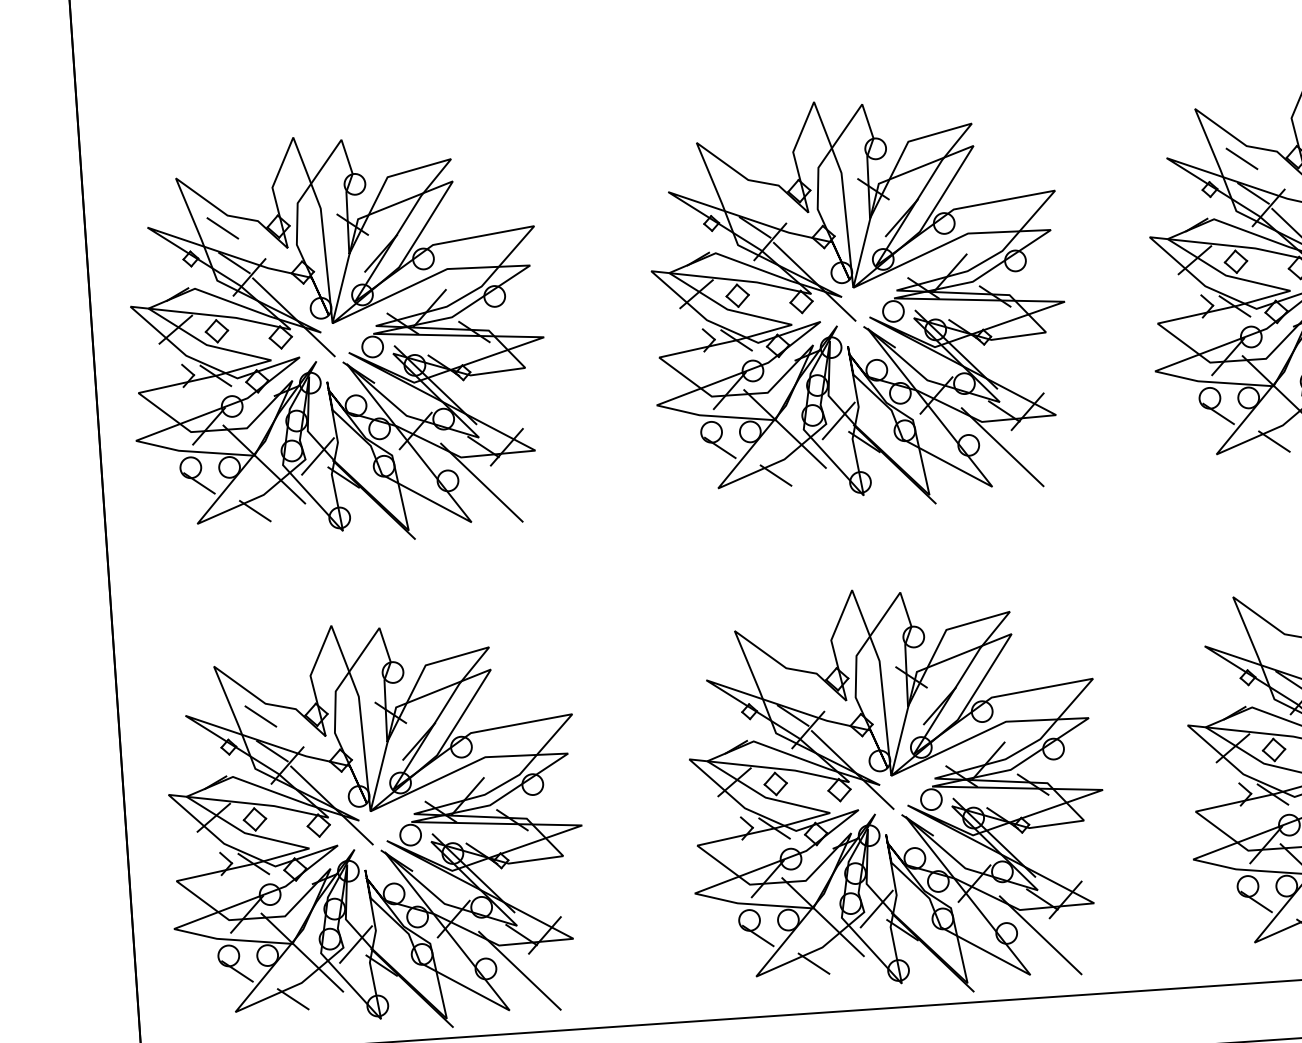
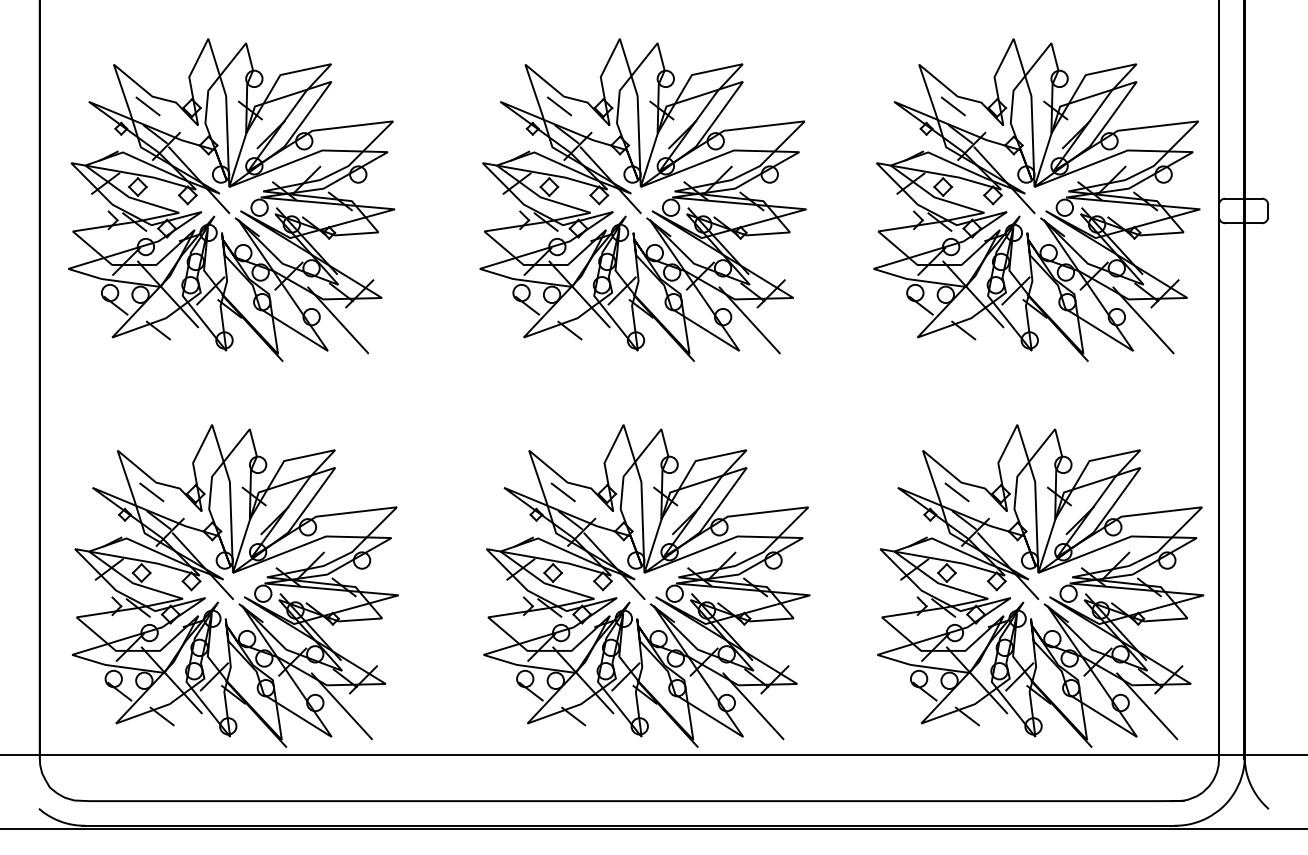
line: (743, 192) -> (559, 106), added
line: (1279, 647) -> (956, 492), added
line: (780, 681) -> (562, 492), added

